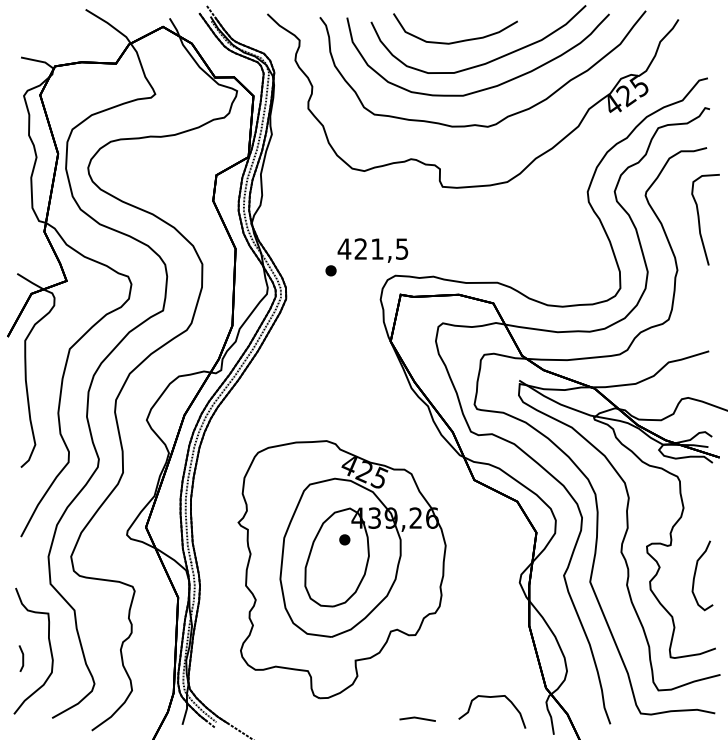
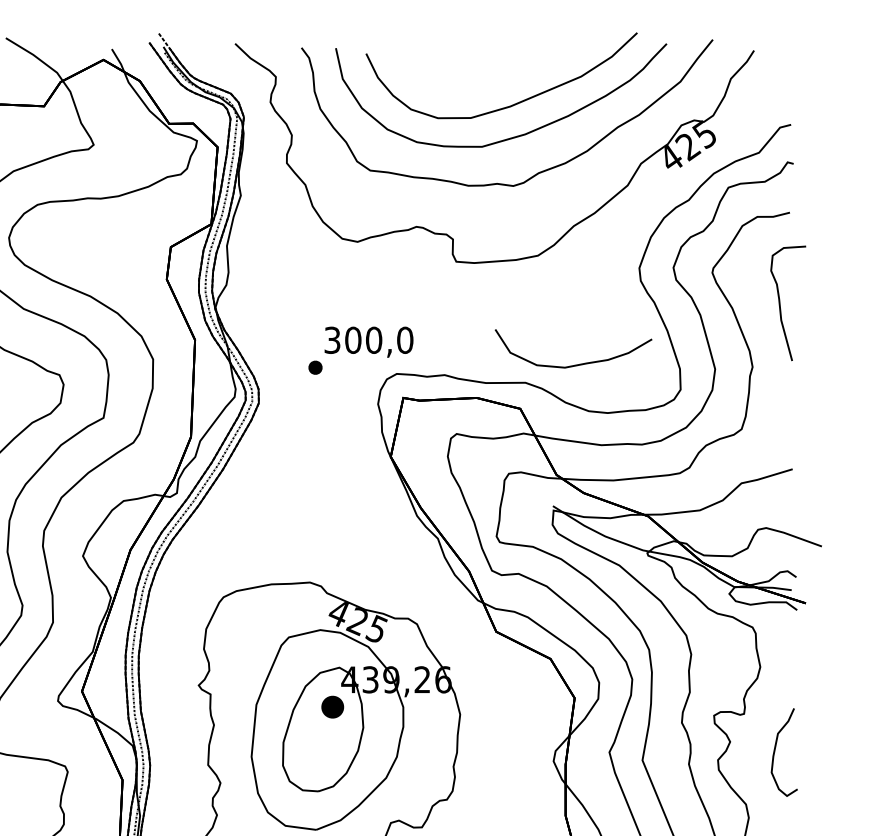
part: (459, 40) -> (578, 363), moved
text: (372, 248) -> (367, 339), 421,5 -> 300,0
part: (344, 539) -> (332, 706), size x1.6

